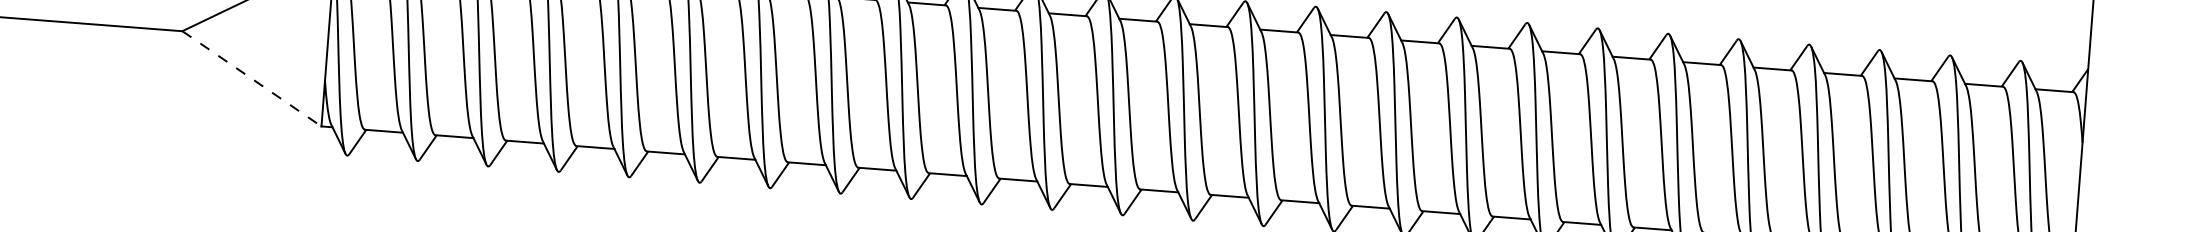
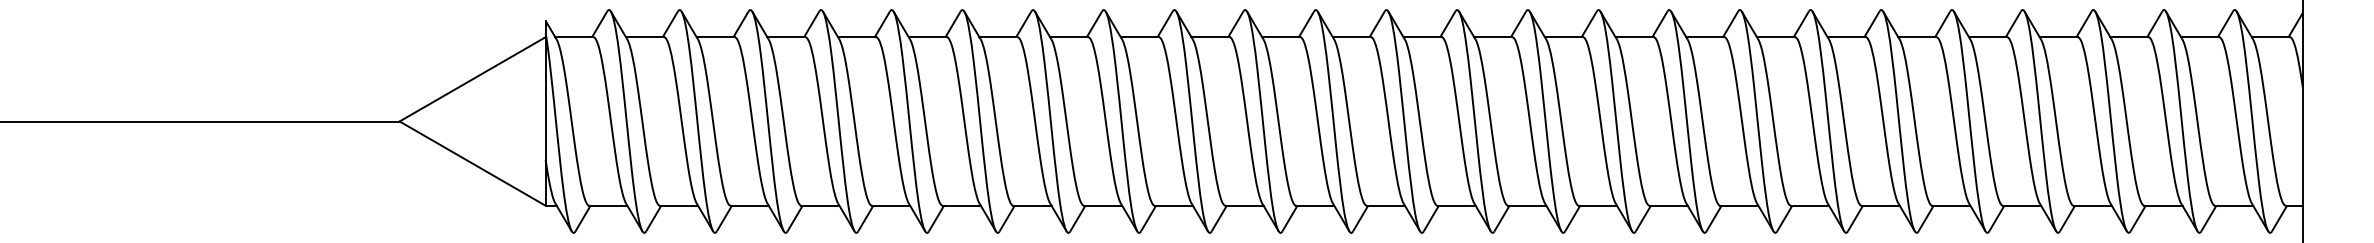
line: (252, 78) -> (473, 163), dashed -> solid

